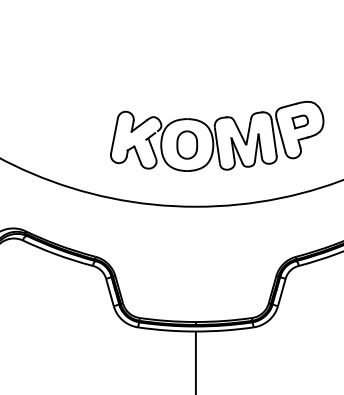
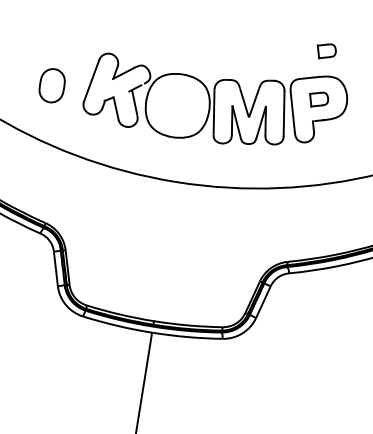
part: (299, 81) -> (325, 50), added
part: (187, 144) -> (52, 85), moved

